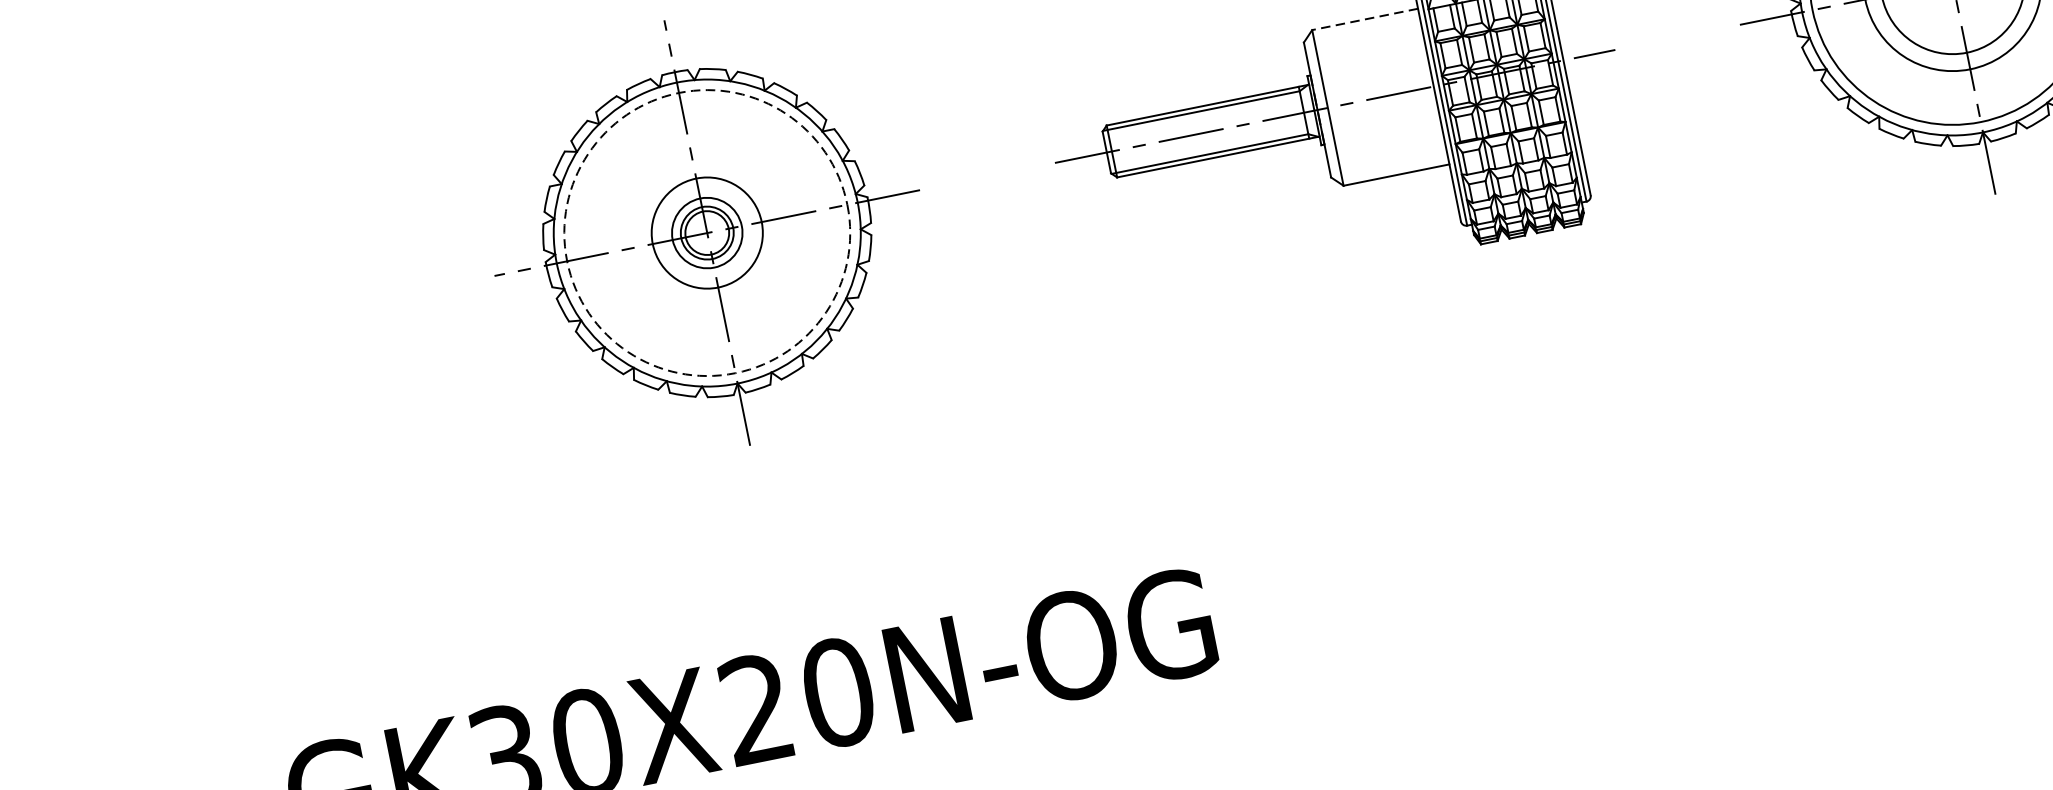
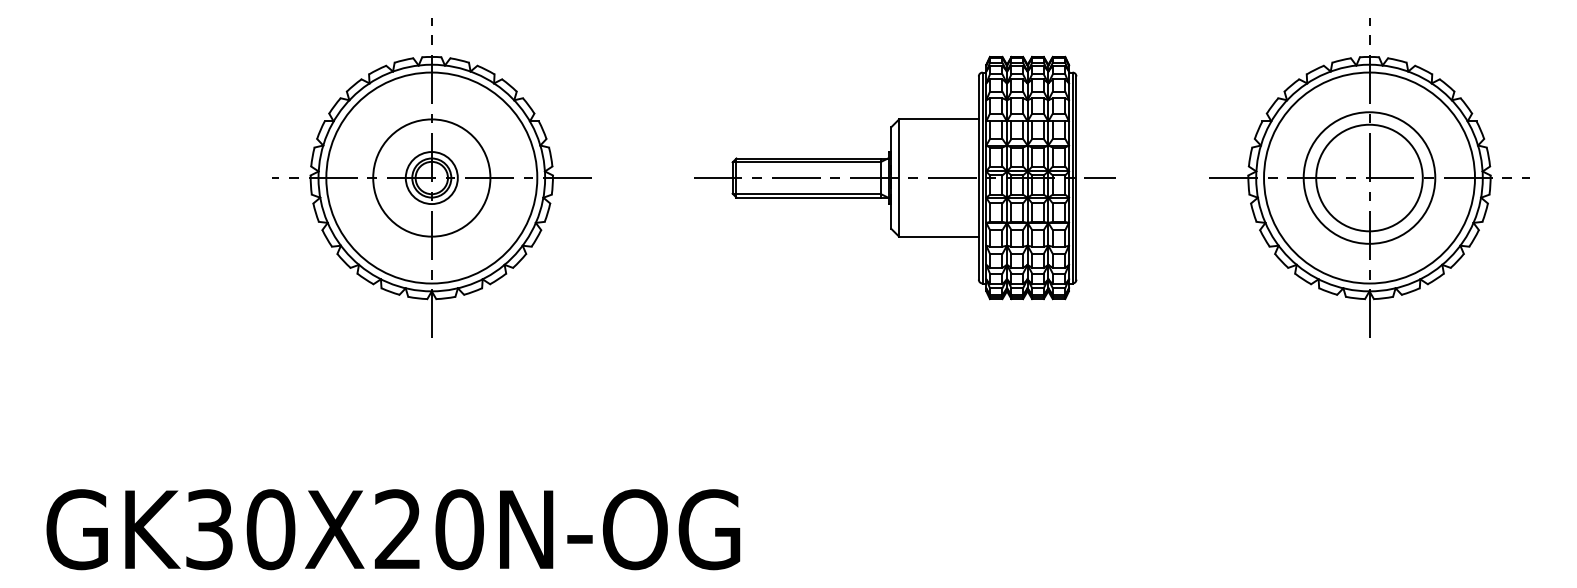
line: (1364, 19) -> (938, 119), dashed -> solid
circle: (706, 232) -> (431, 177), dashed -> solid
circle: (706, 232) -> (431, 177), size x1.43

